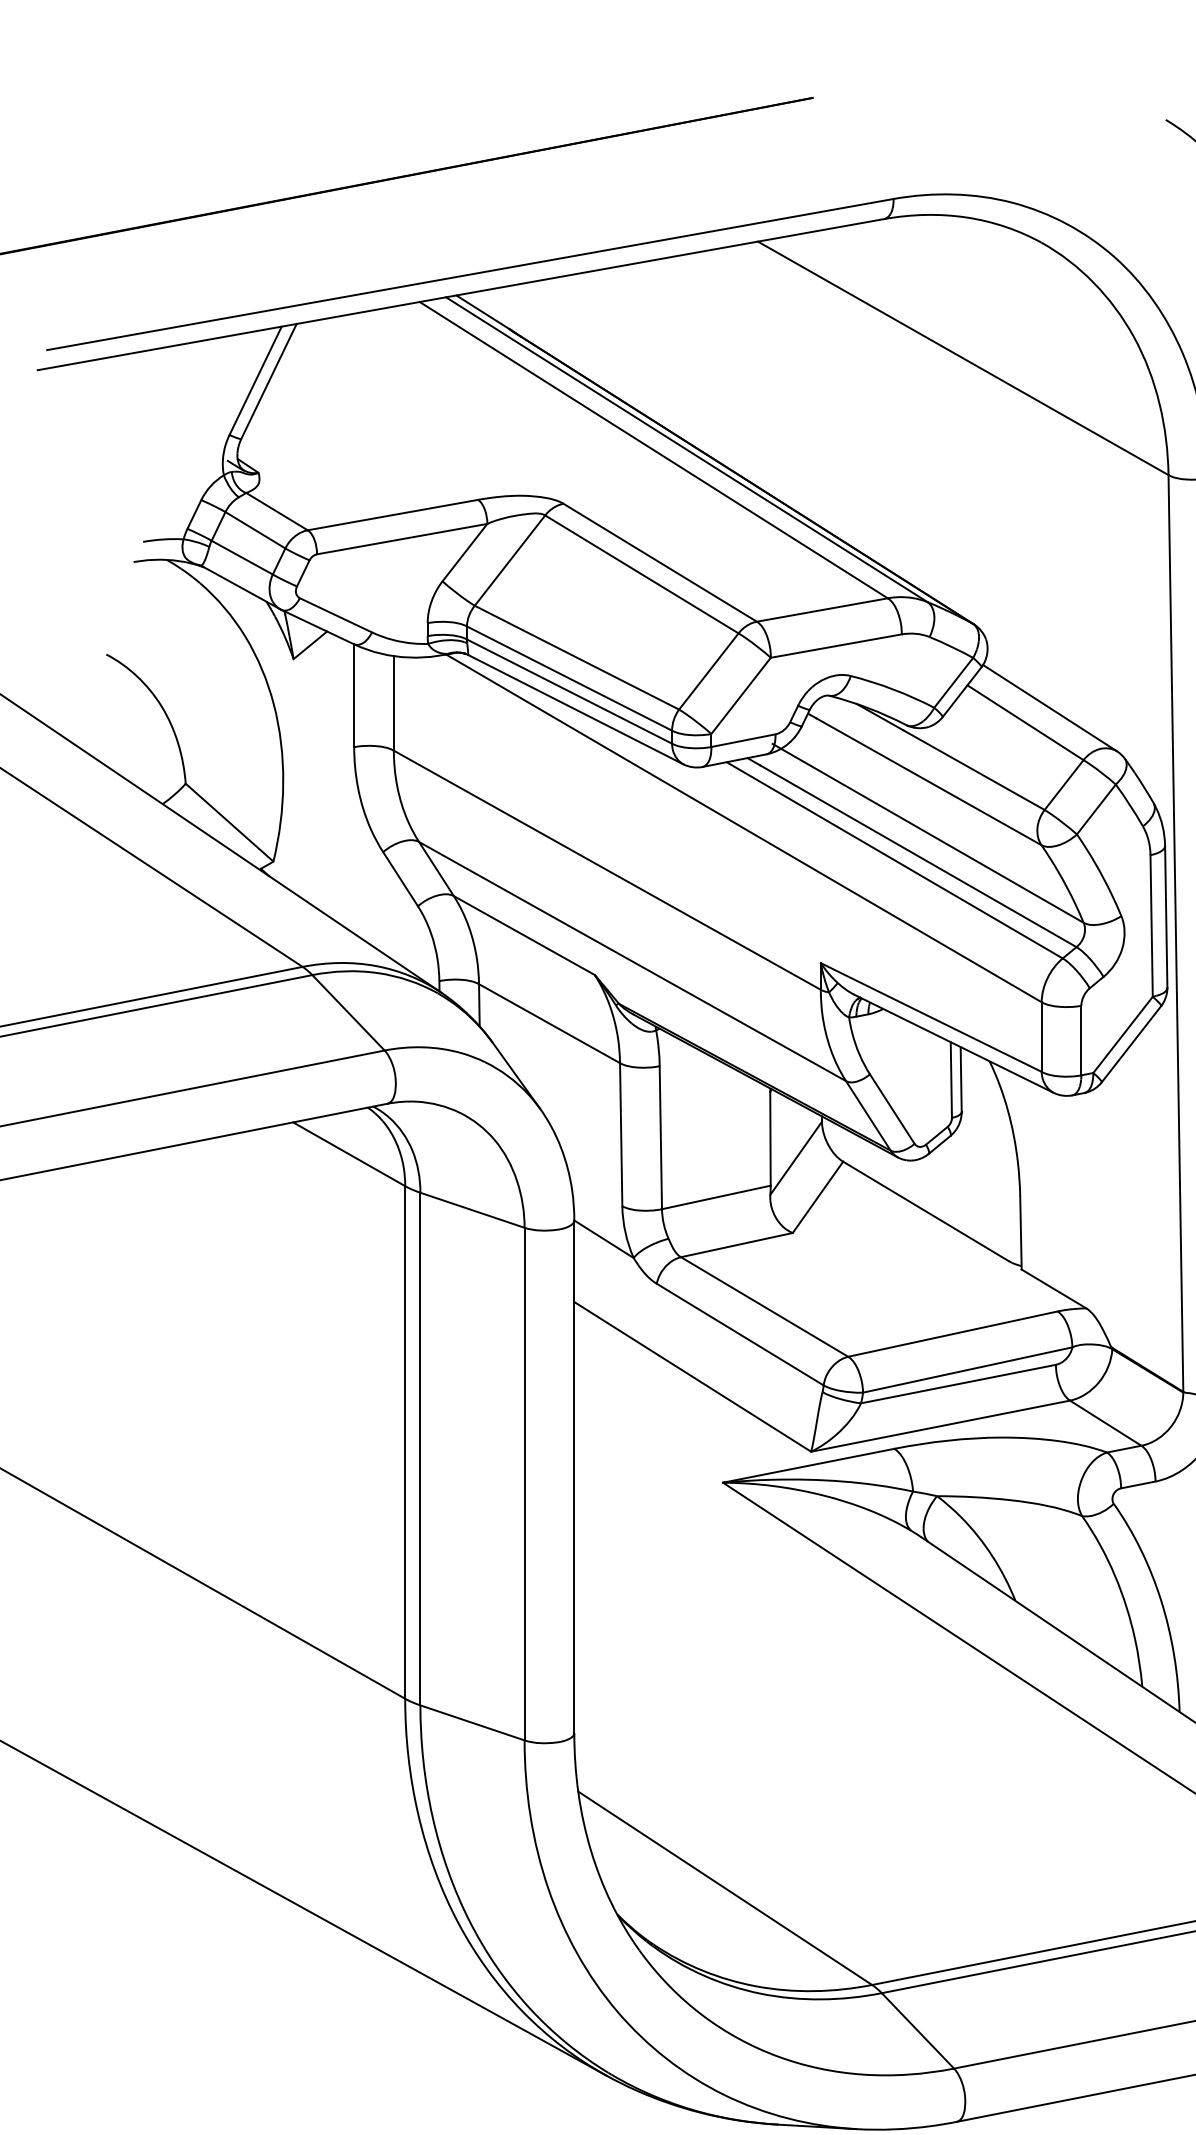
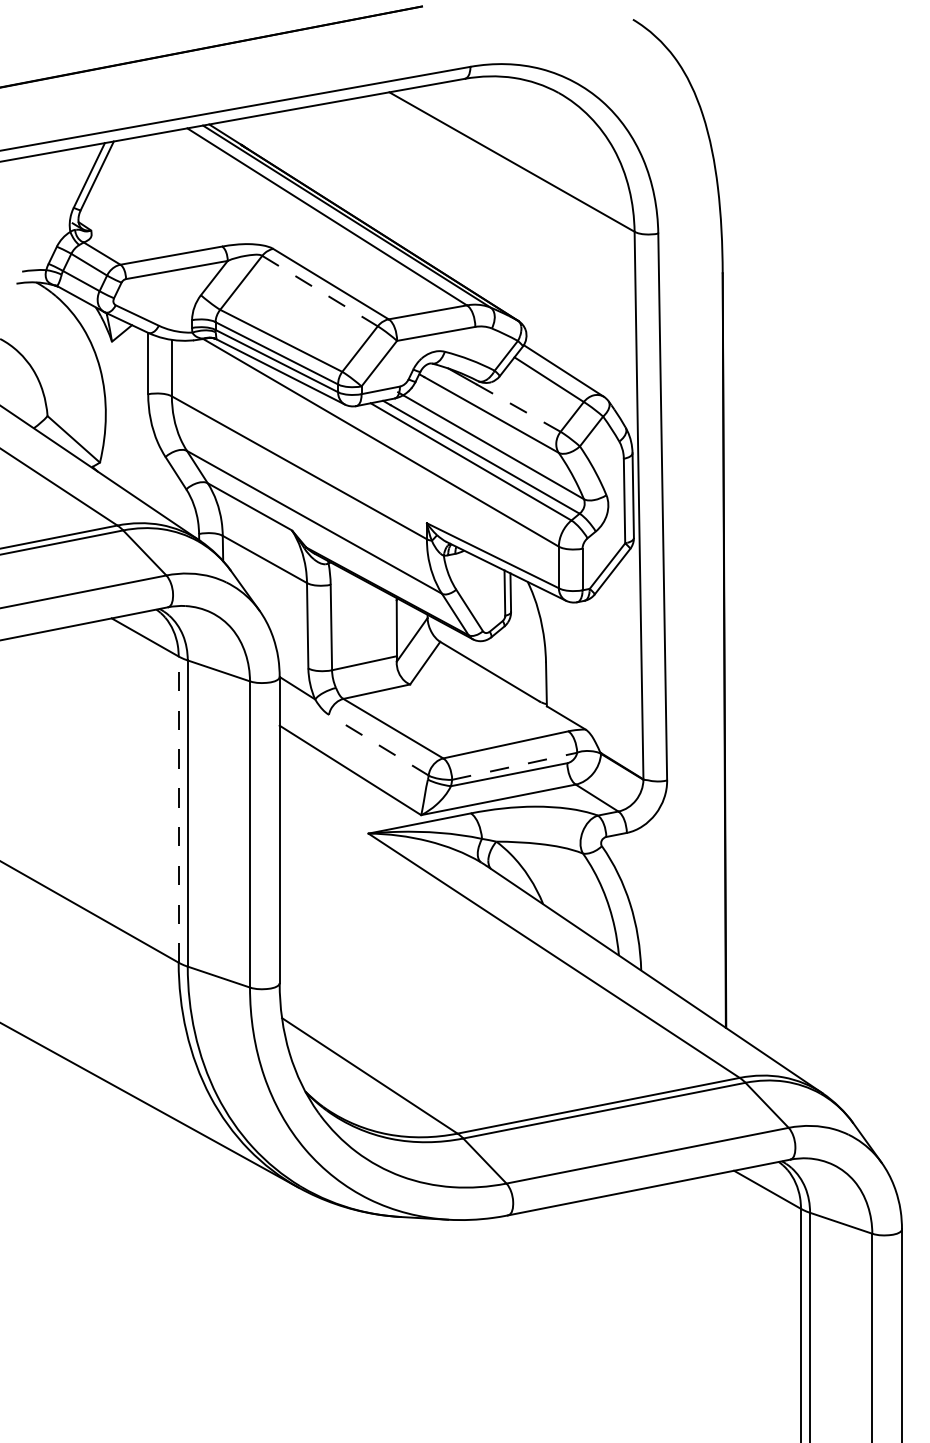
line: (642, 575) -> (320, 291), solid -> dashed
line: (974, 770) -> (518, 408), solid -> dashed
line: (739, 1333) -> (378, 744), solid -> dashed
line: (967, 1370) -> (514, 766), solid -> dashed
line: (404, 1442) -> (178, 809), solid -> dashed

